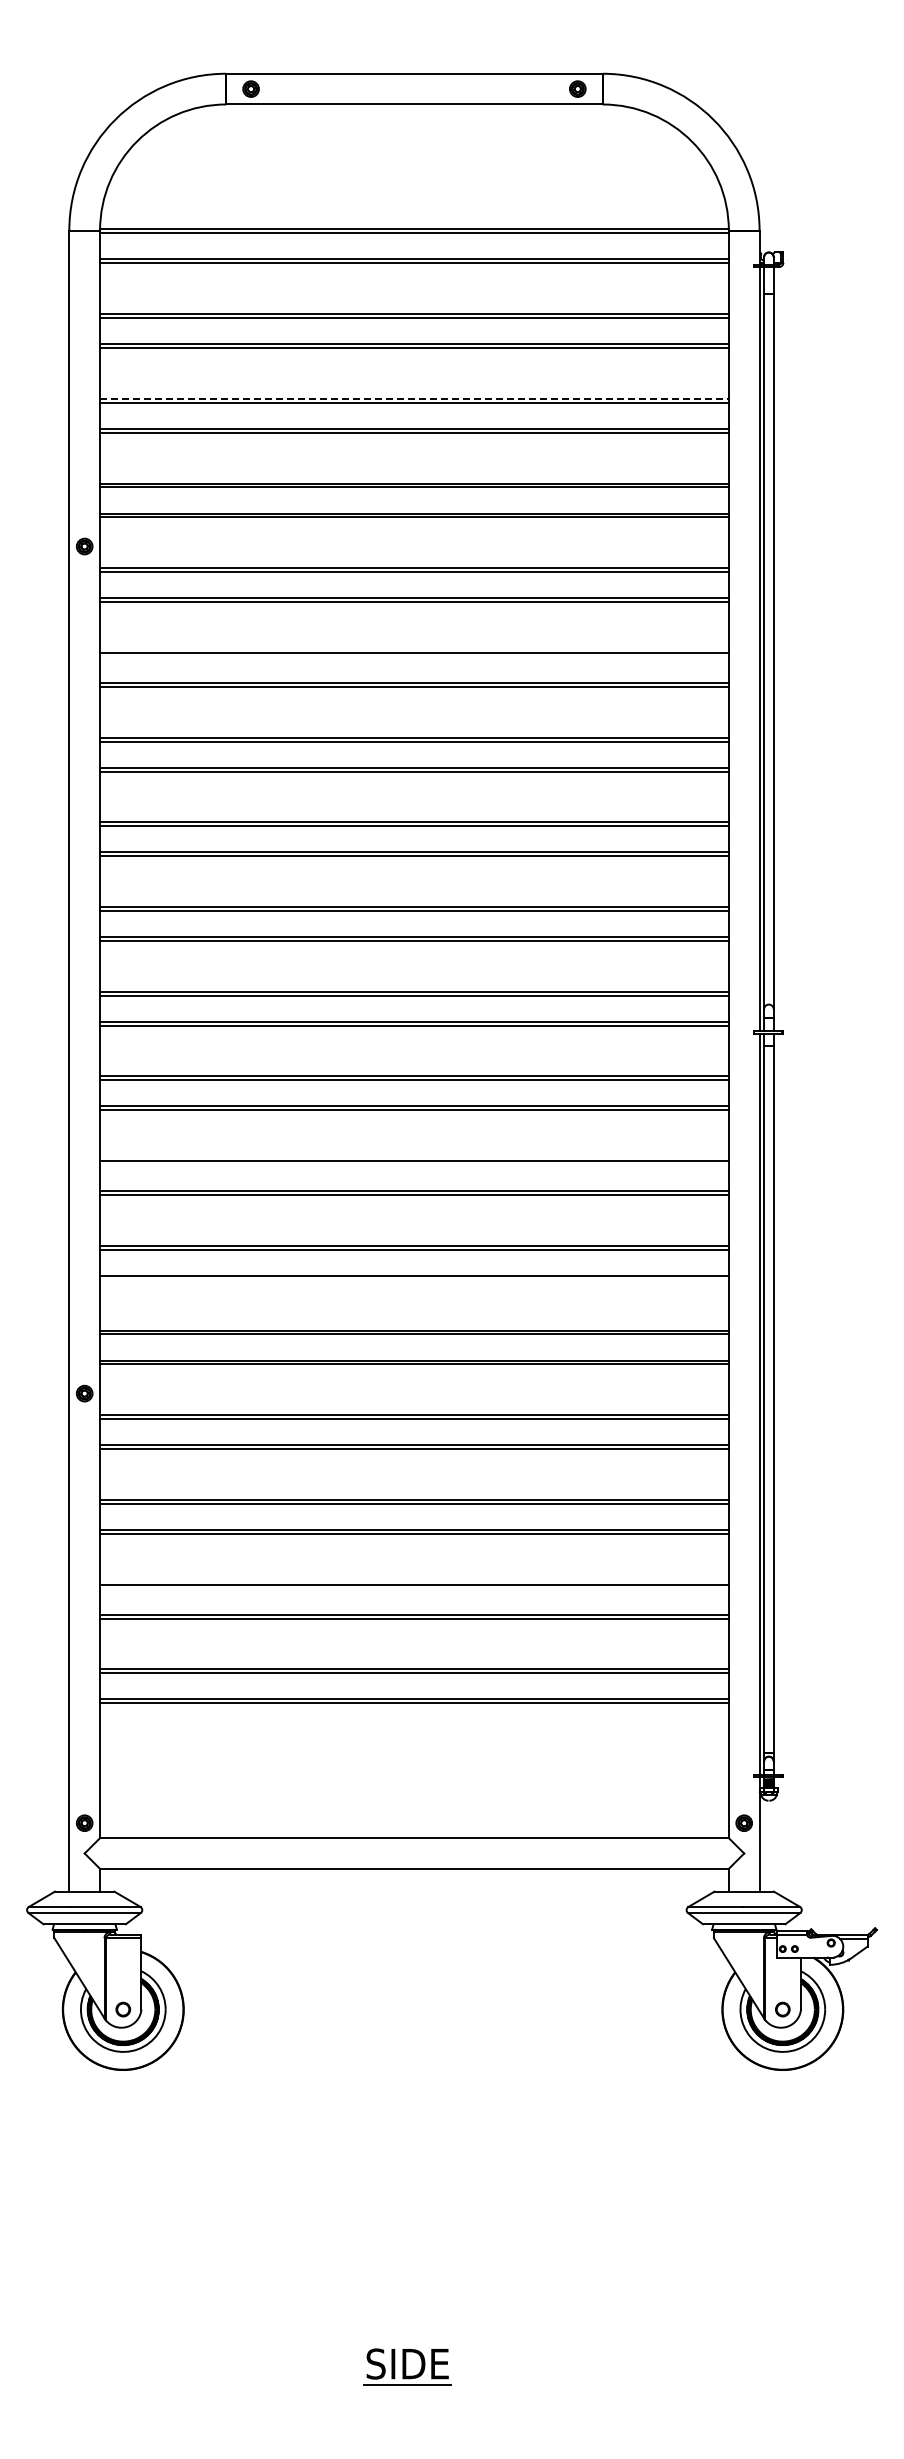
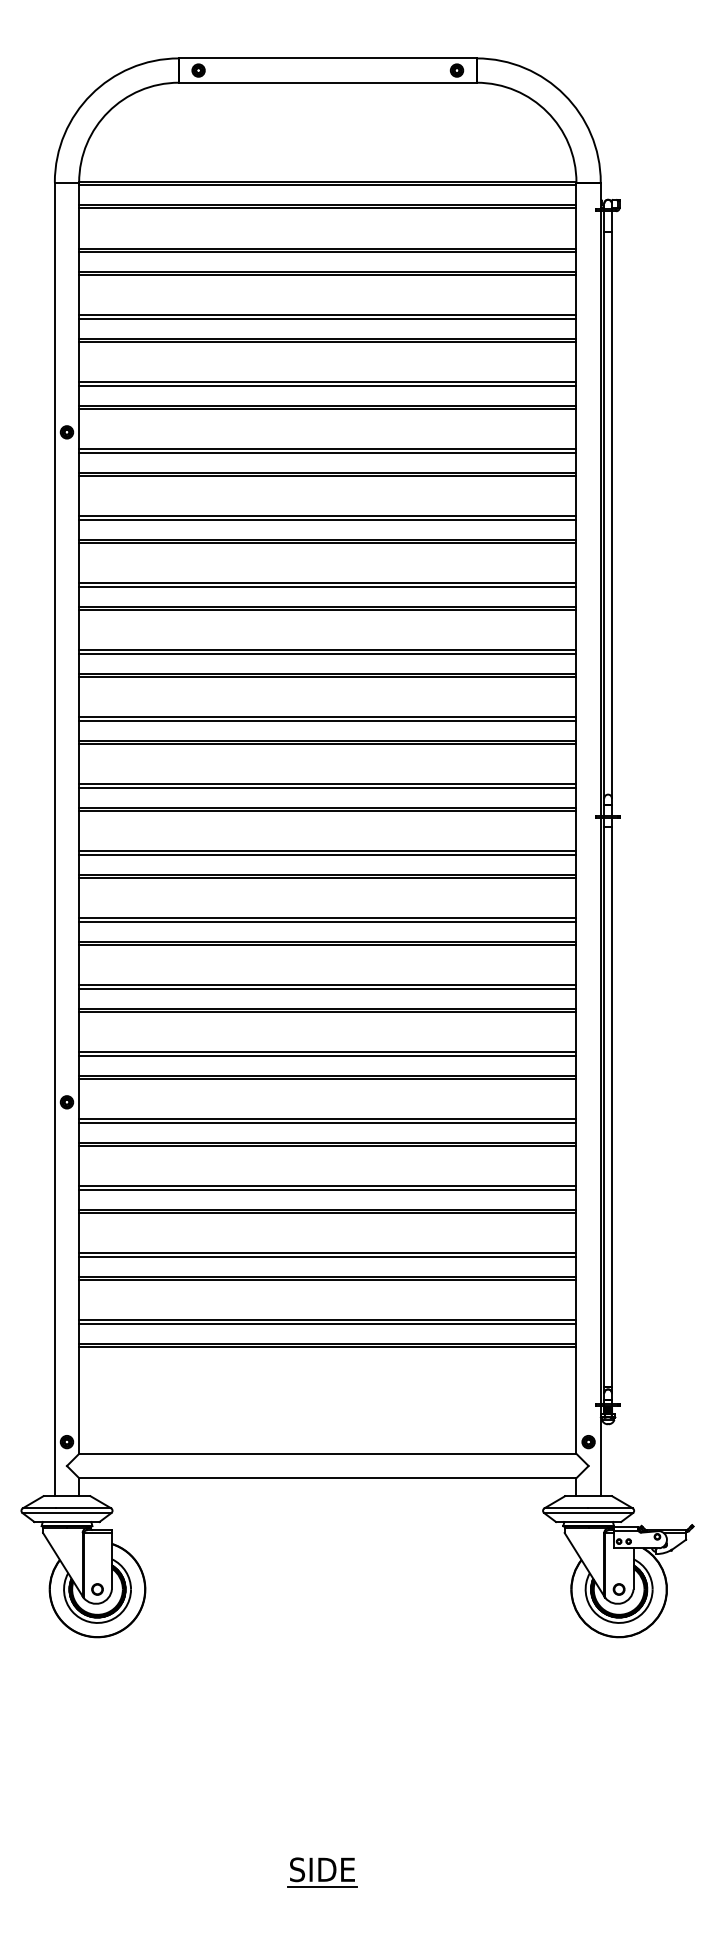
line: (414, 398) -> (327, 315), dashed -> solid
line: (414, 656) -> (327, 519), added
line: (414, 1165) -> (327, 921), added
line: (414, 1279) -> (327, 1012), added
line: (414, 1588) -> (327, 1256), added

